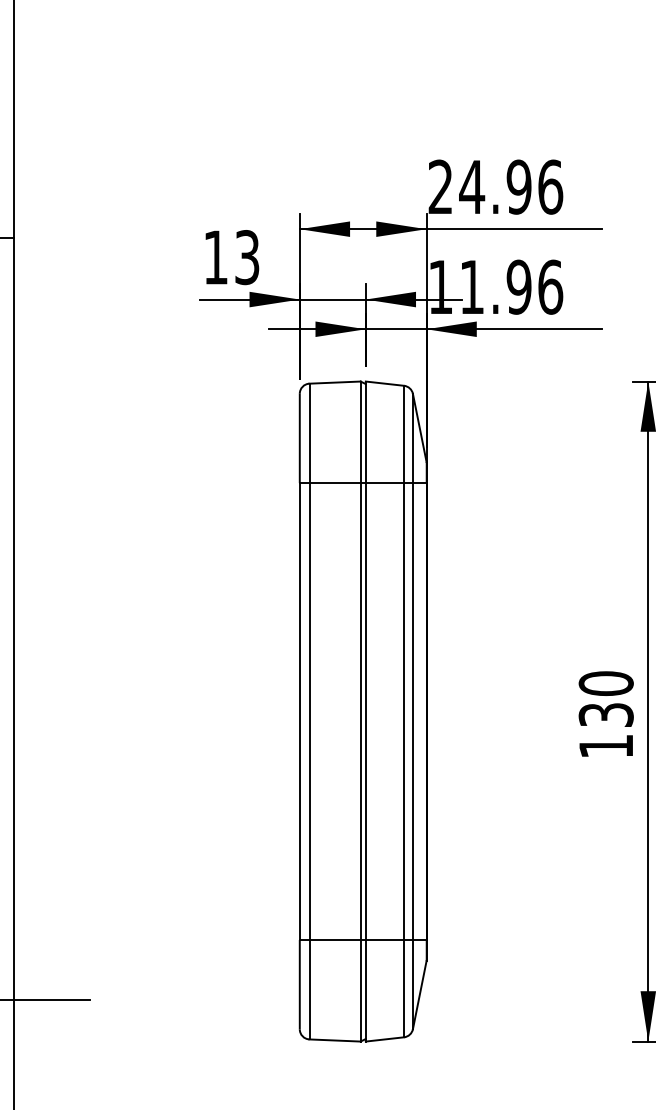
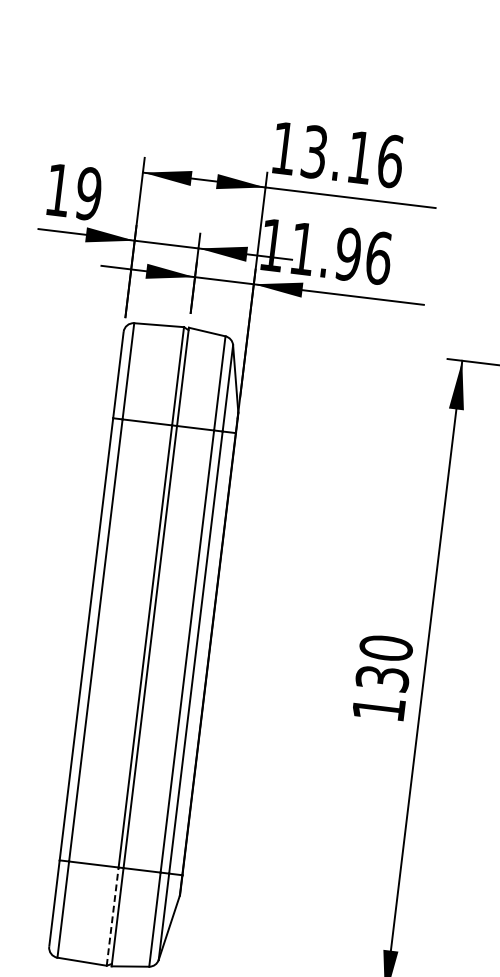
text: (479, 186) -> (321, 152), 24.96 -> 13.16
text: (246, 257) -> (88, 193), 13 -> 19
line: (360, 990) -> (112, 916), solid -> dashed

